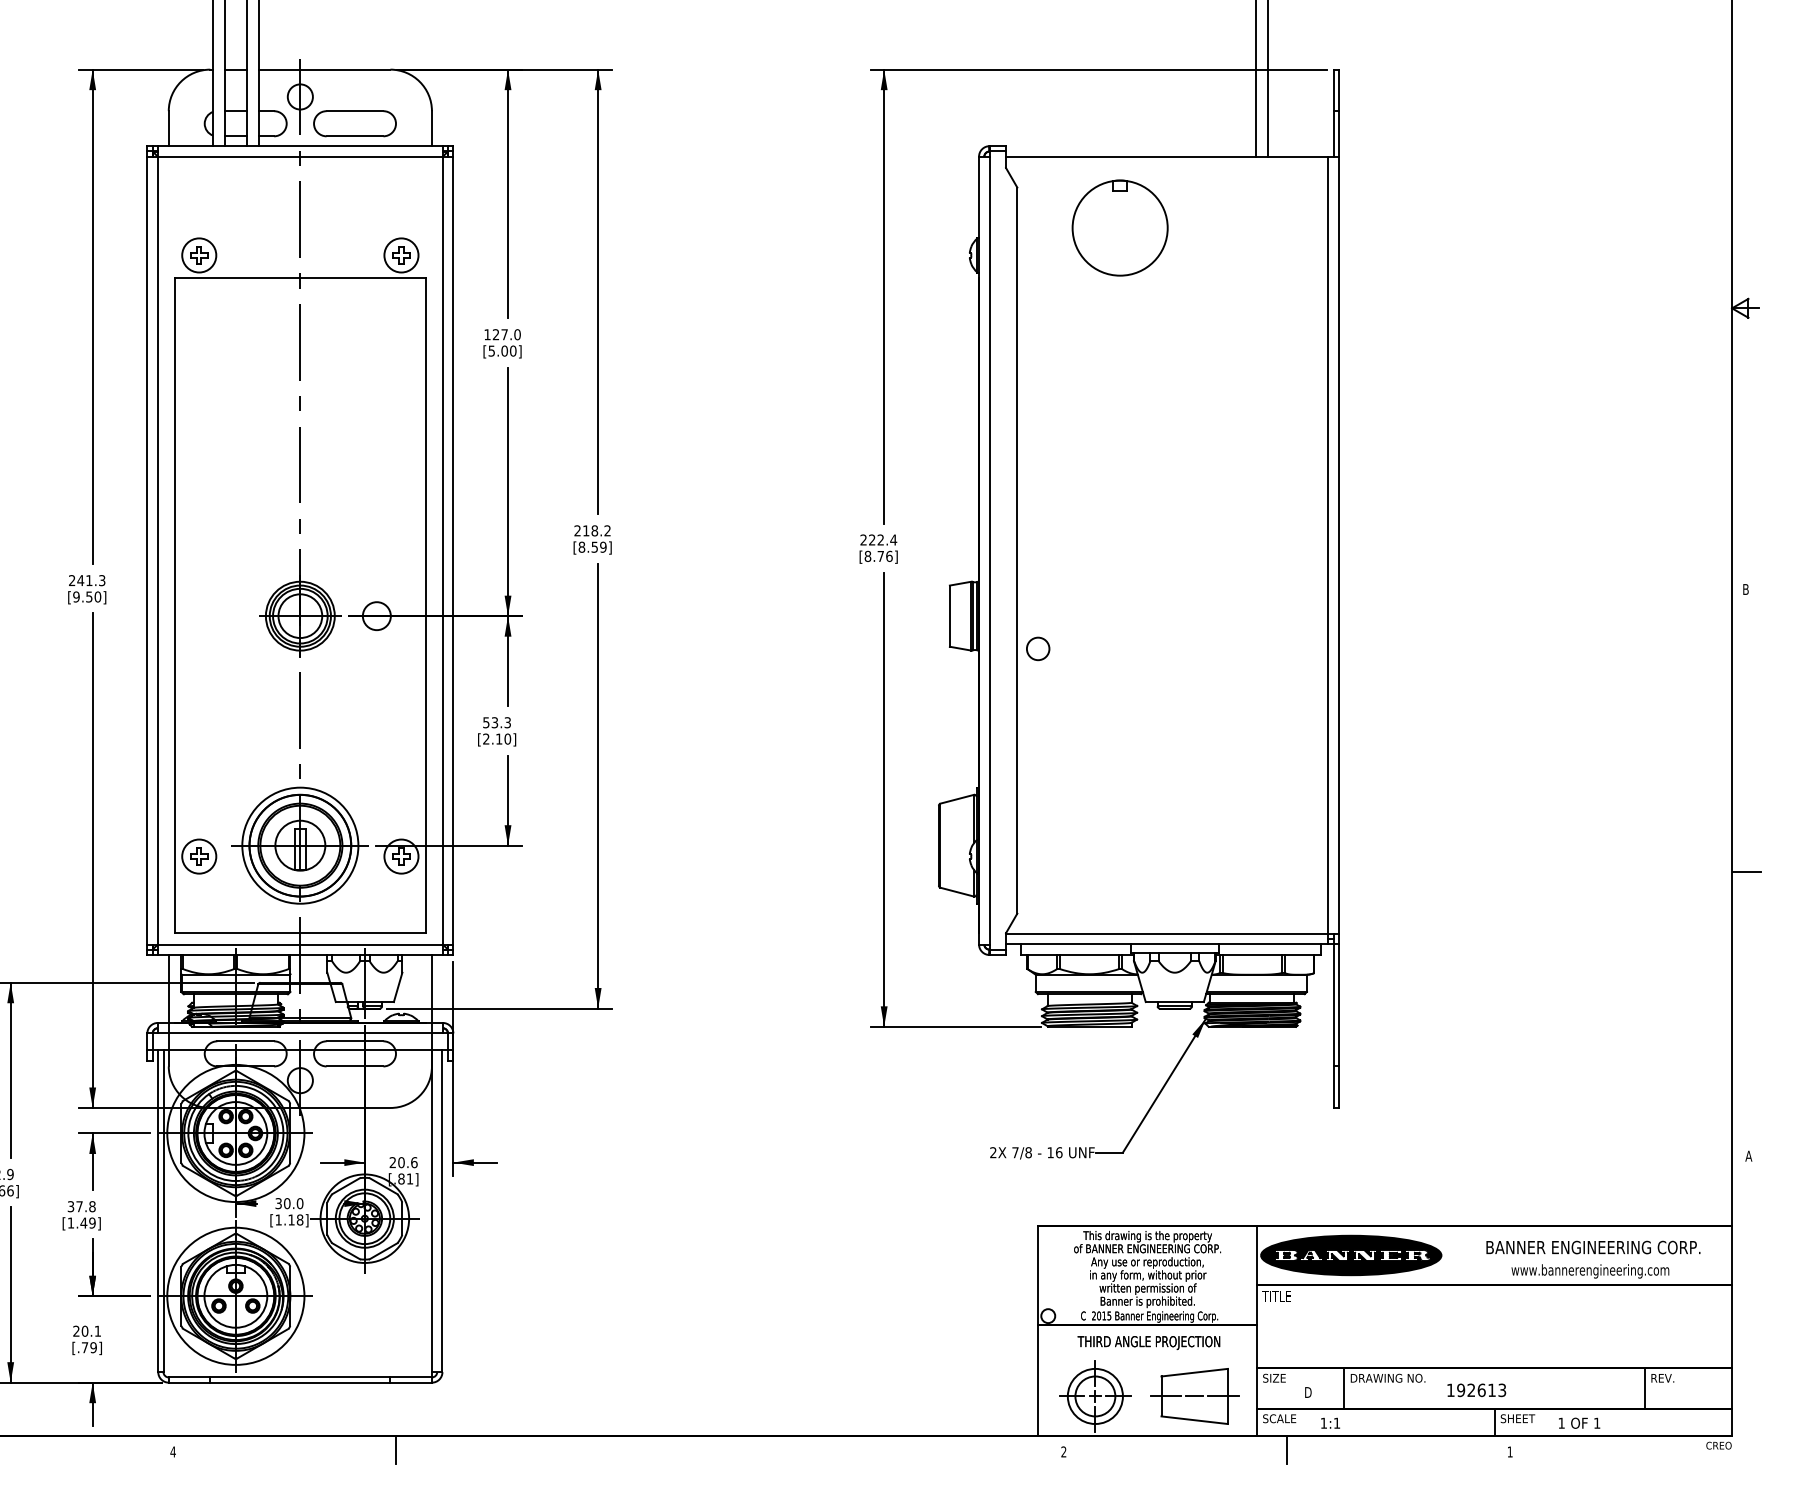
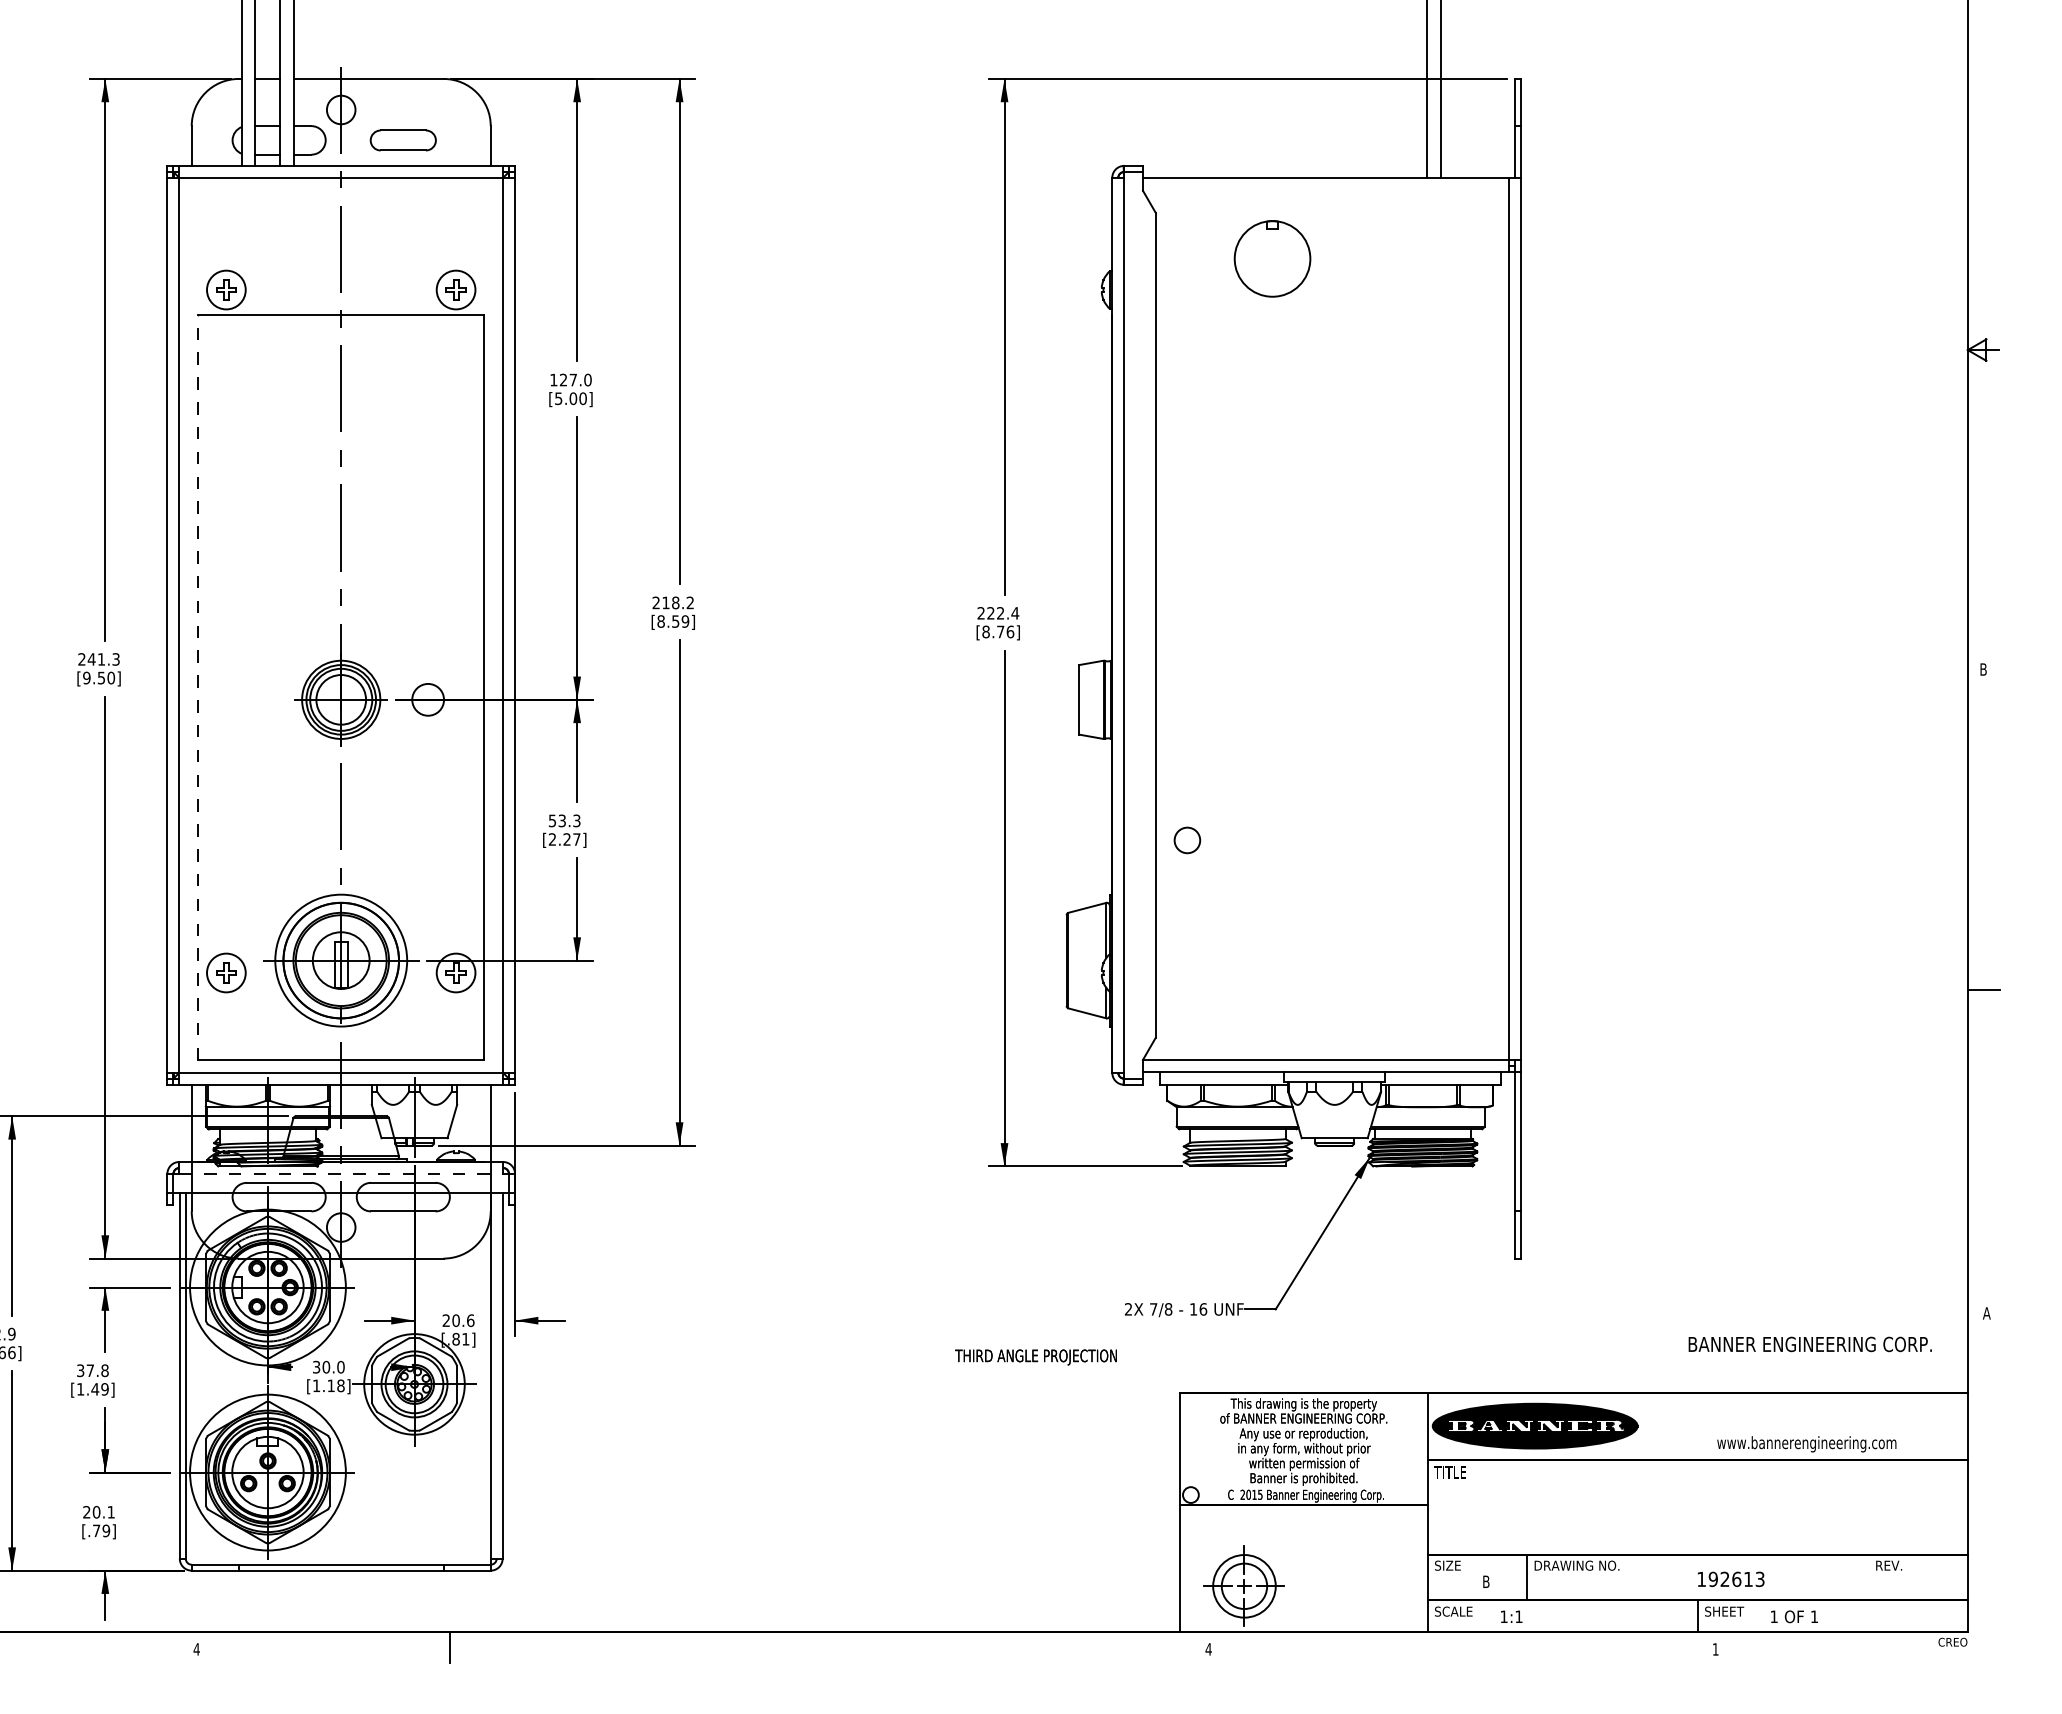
part: (354, 123) -> (402, 140), size x0.7
part: (1119, 227) -> (1271, 258), size x0.7
line: (174, 605) -> (198, 687), solid -> dashed
circle: (1038, 648) -> (1187, 839), moved
text: (503, 738) -> (572, 838), [2.10] -> [2.27]
line: (300, 1033) -> (341, 1173), solid -> dashed
text: (1593, 1247) -> (1810, 1344), moved
text: (1148, 1343) -> (1035, 1358), moved
line: (1644, 1388) -> (1868, 1577), removed
text: (1476, 1390) -> (1730, 1579), moved
text: (1308, 1392) -> (1486, 1581), D -> B
part: (1194, 1396) -> (1357, 1586), removed
line: (1286, 1449) -> (1461, 1646), removed
text: (1063, 1451) -> (1208, 1648), 2 -> 4

